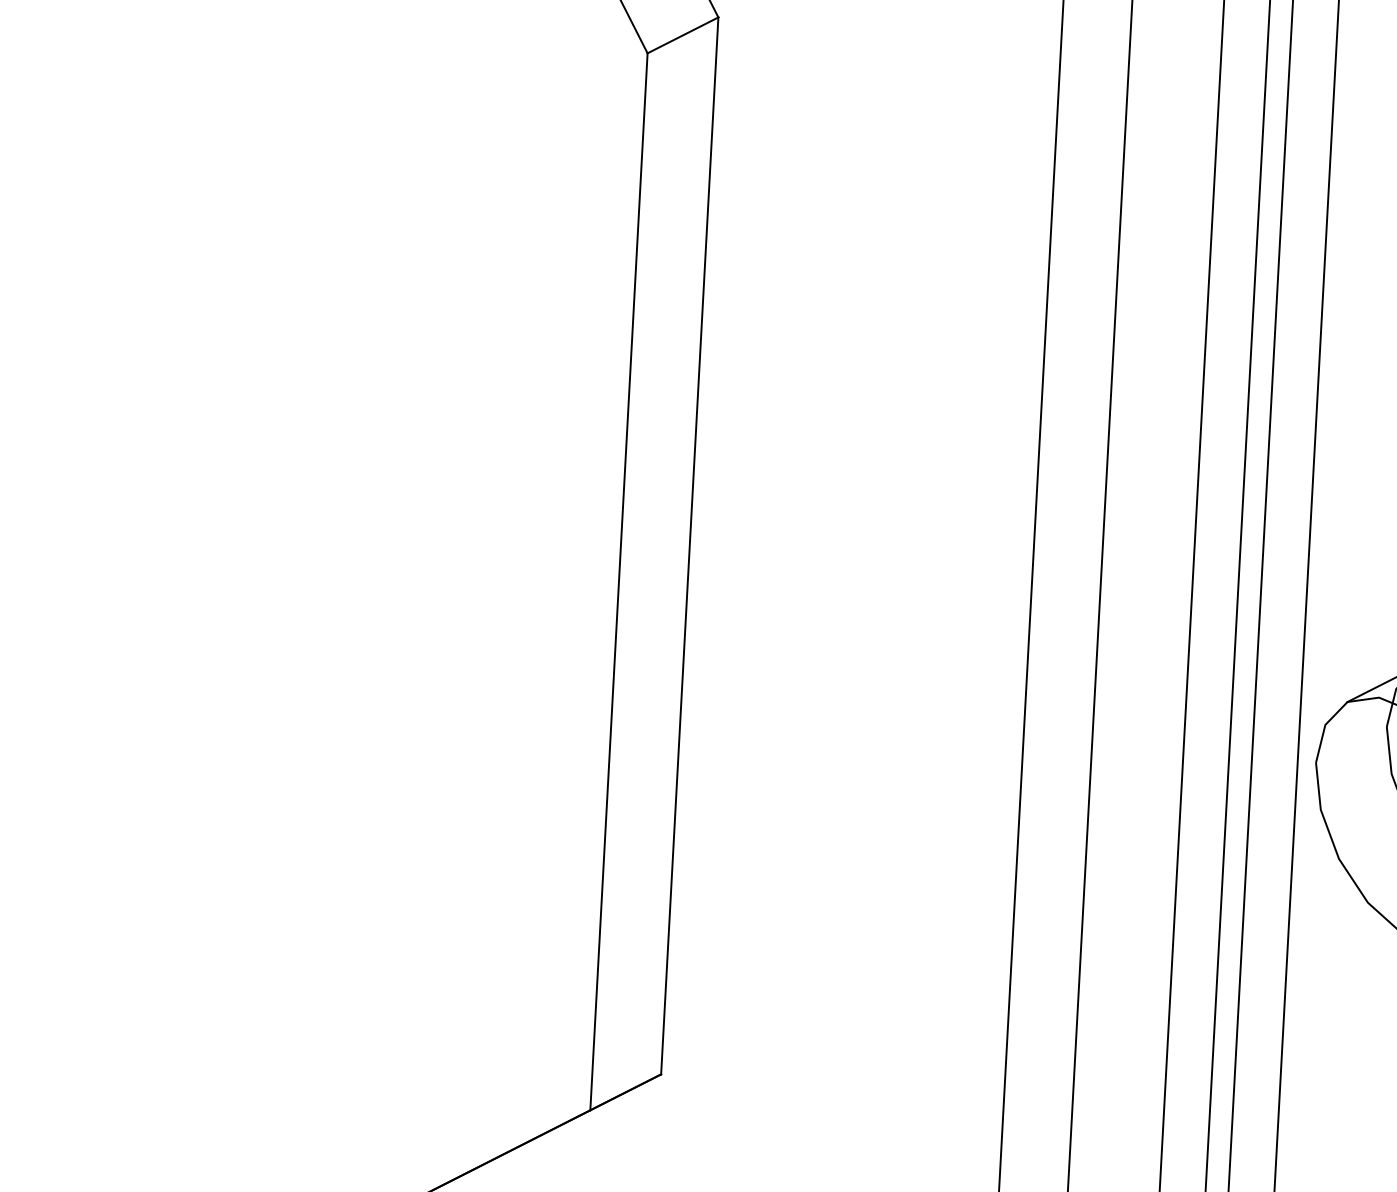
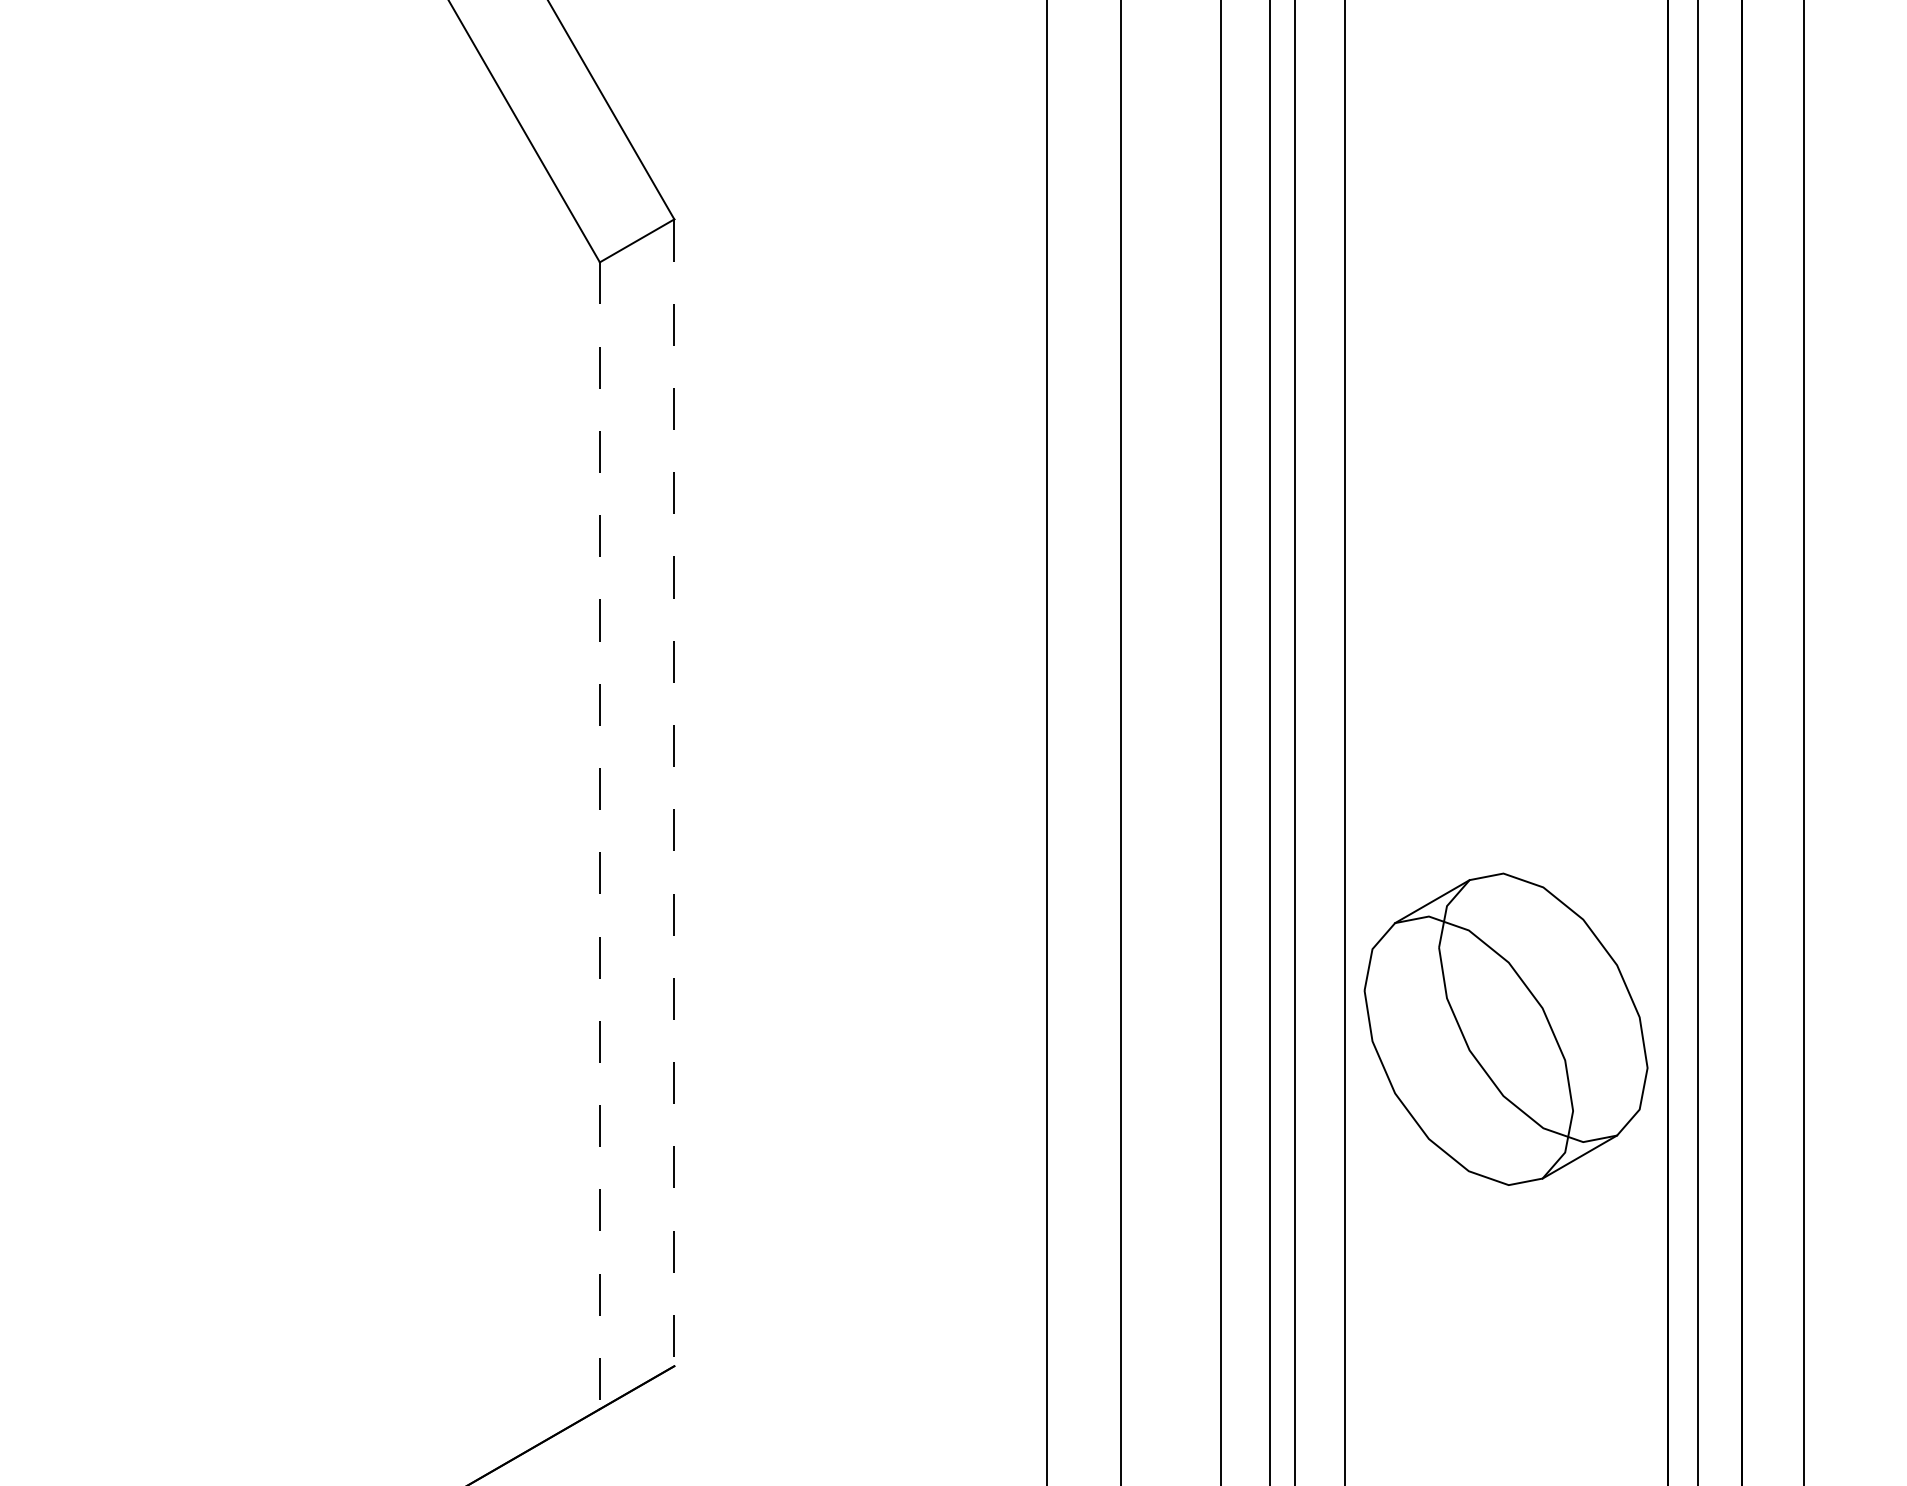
line: (689, 546) -> (674, 793), solid -> dashed
line: (618, 582) -> (599, 836), solid -> dashed

